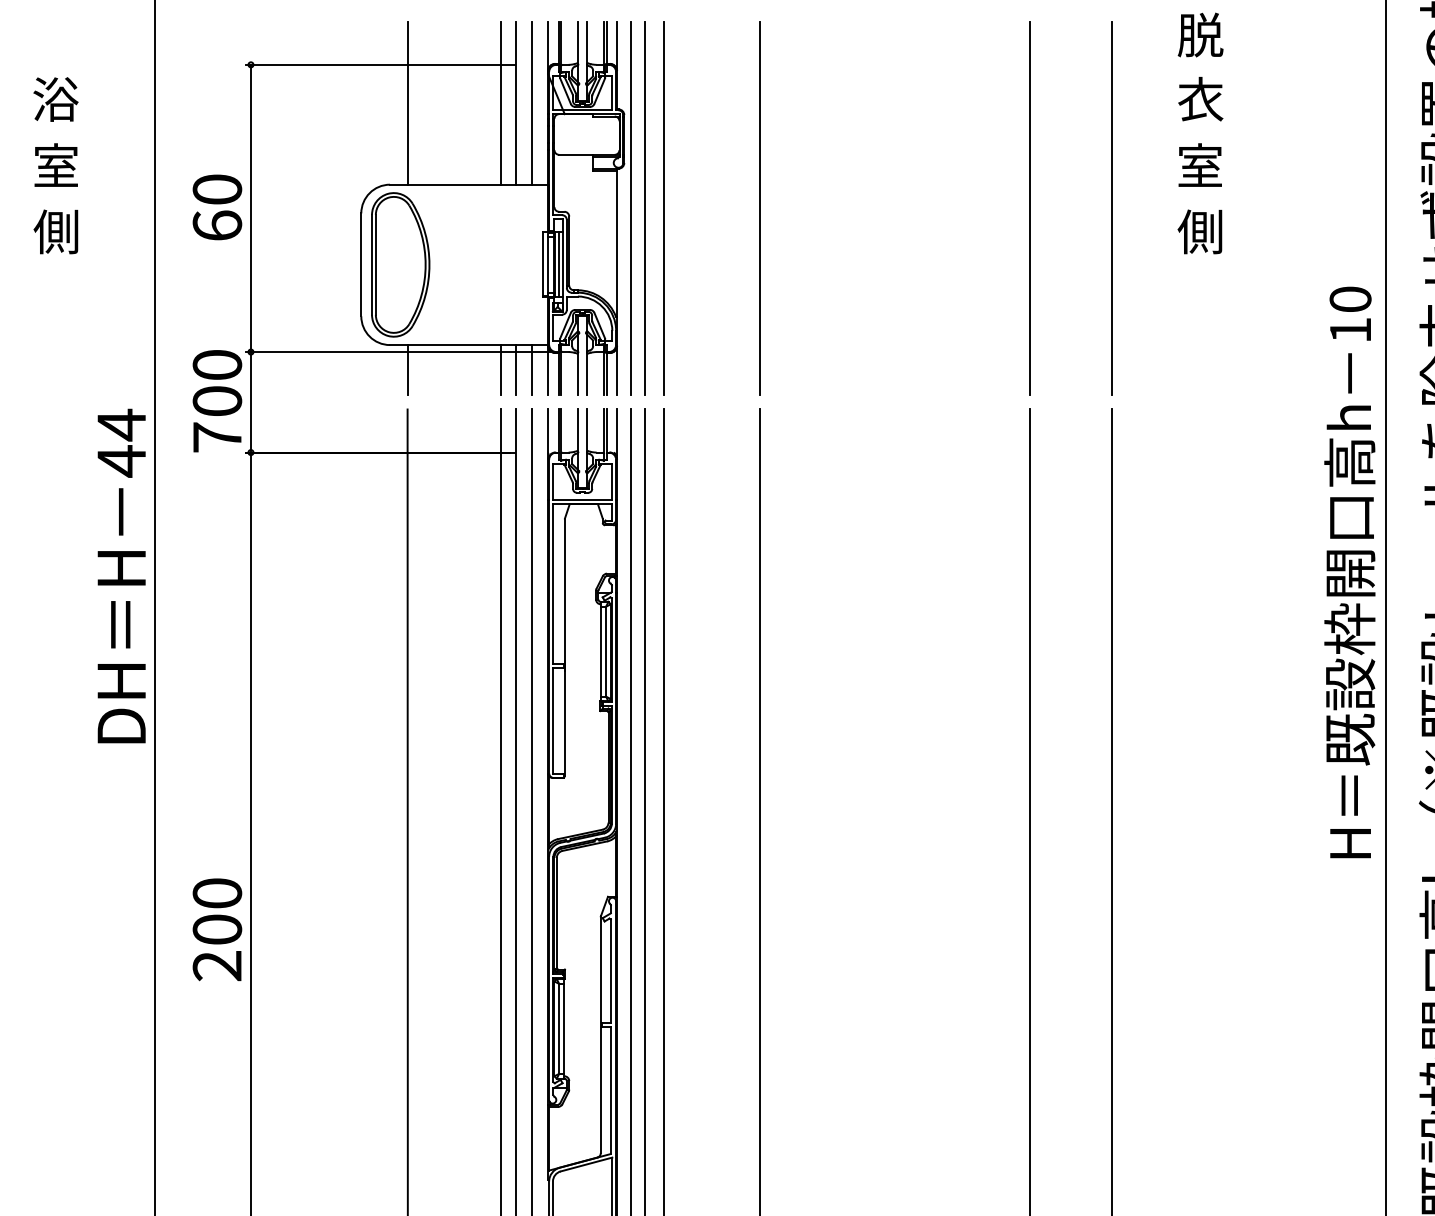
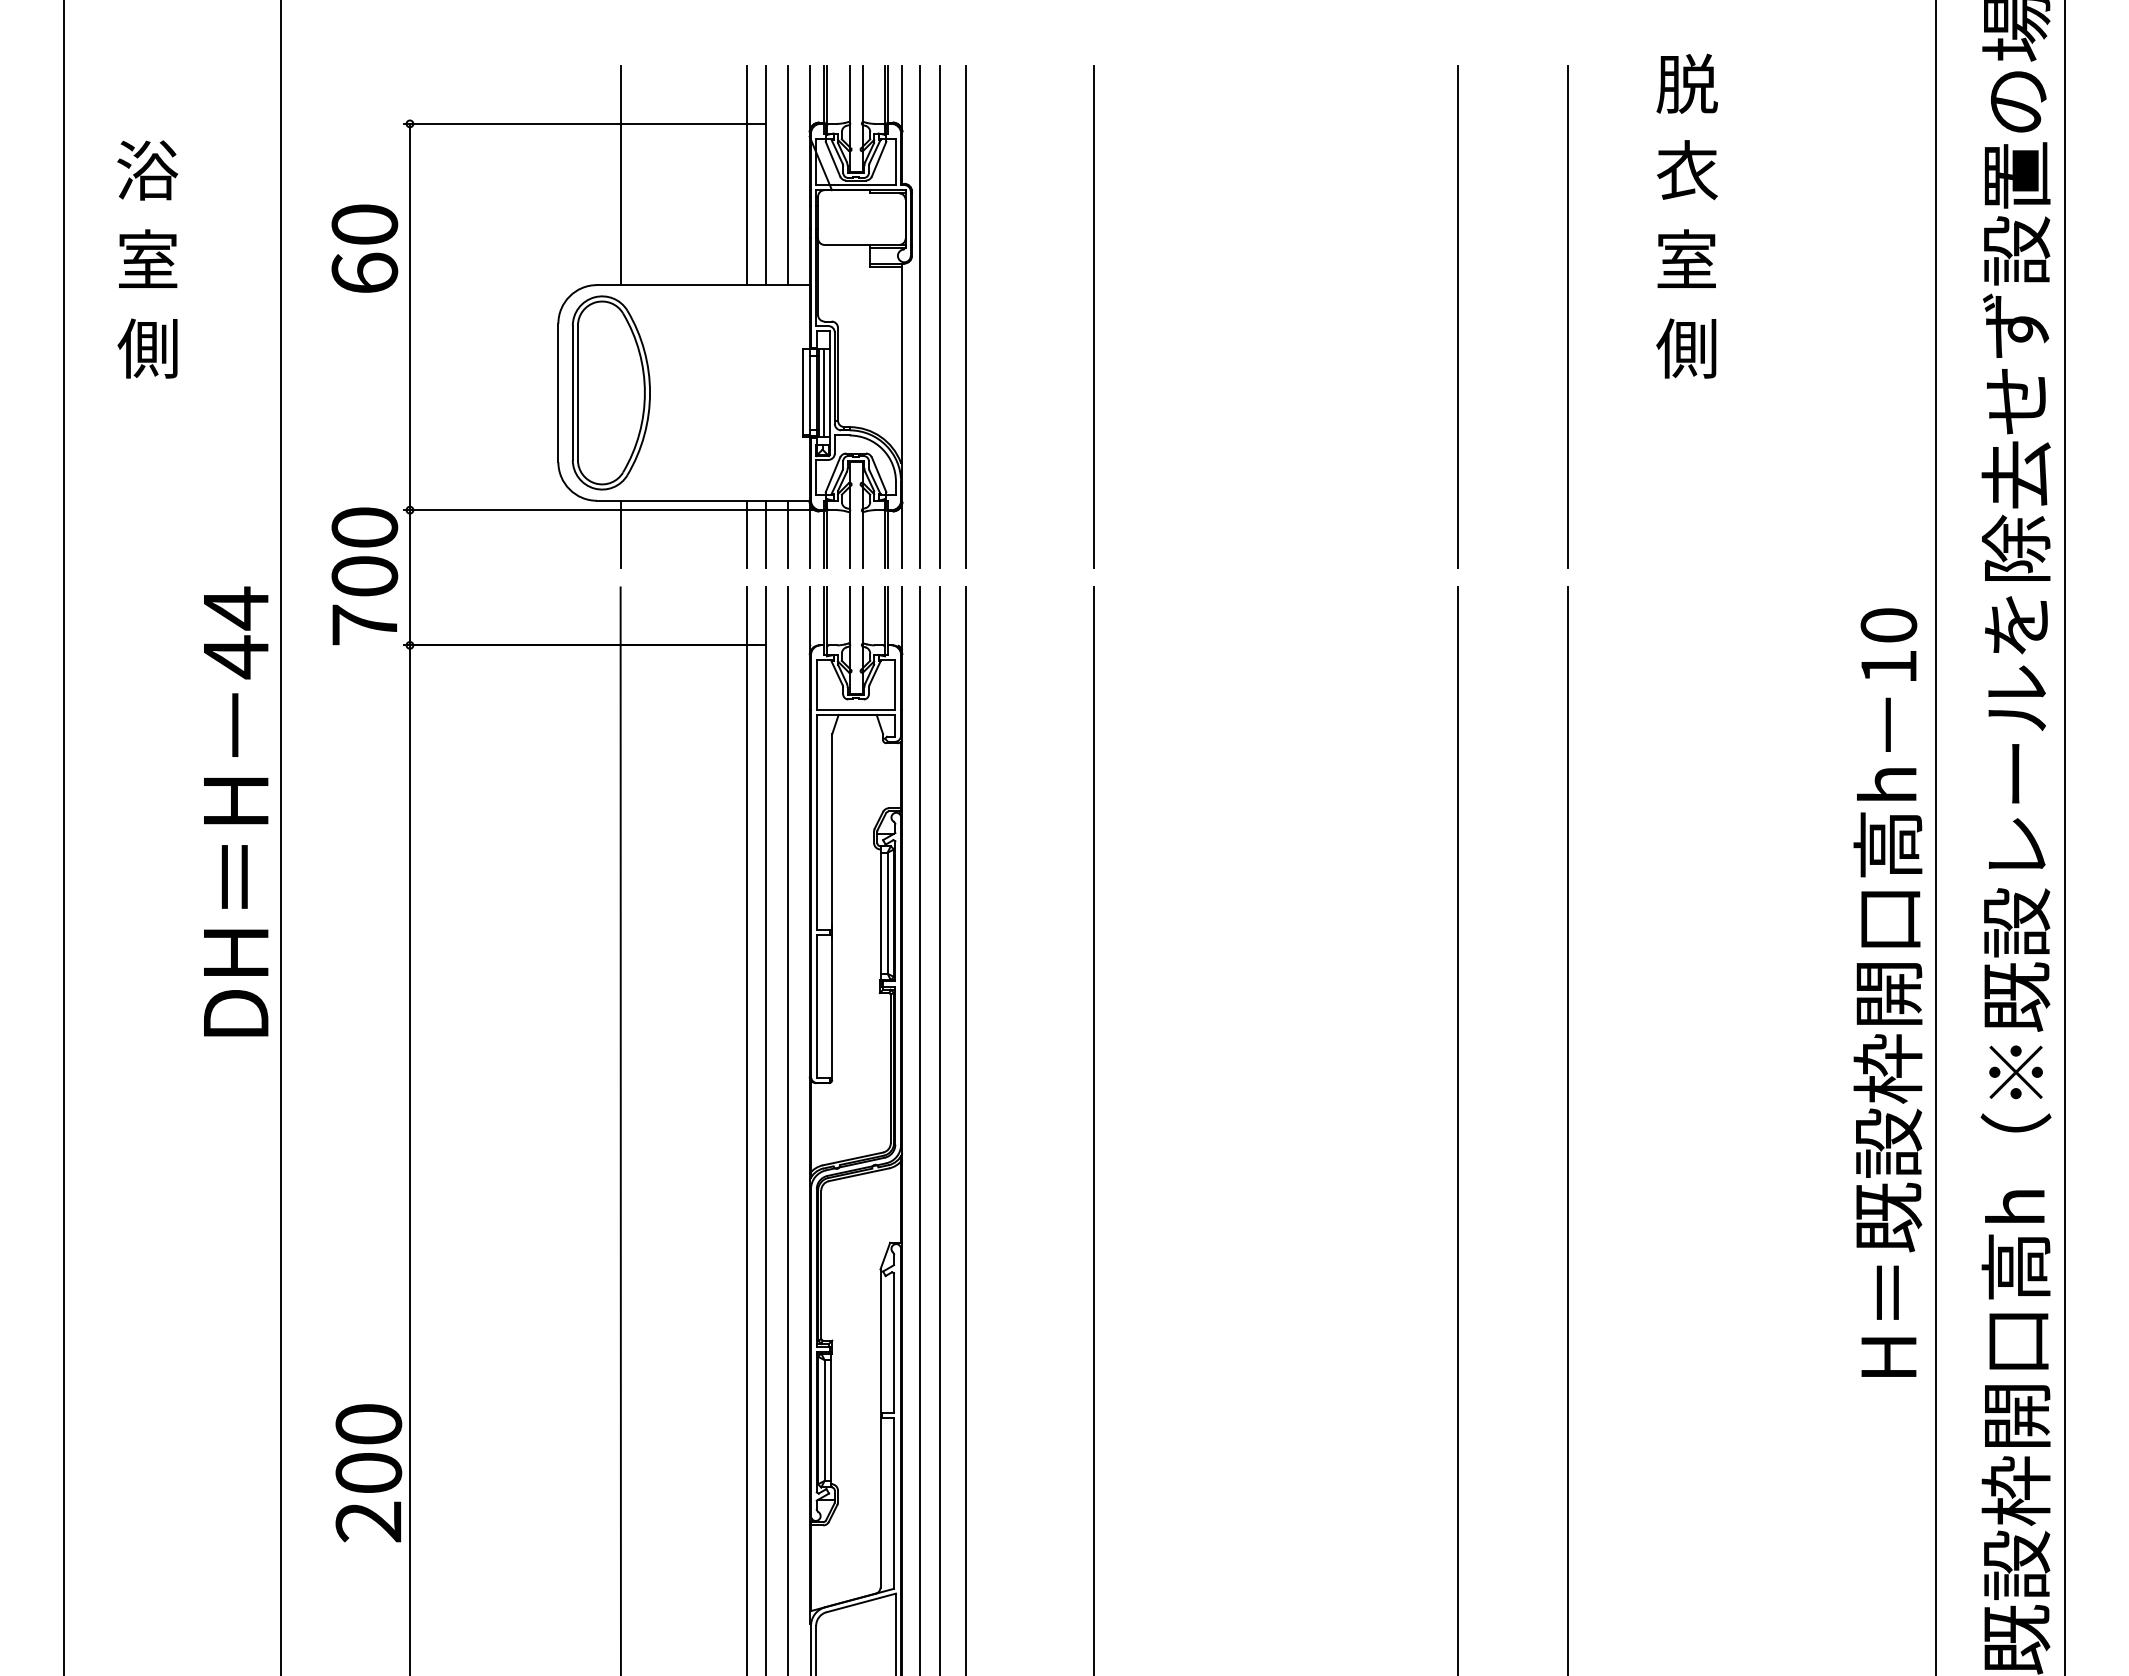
text: (217, 207) -> (364, 248), moved
text: (1349, 572) -> (1887, 992), moved
text: (217, 929) -> (368, 1473), moved

